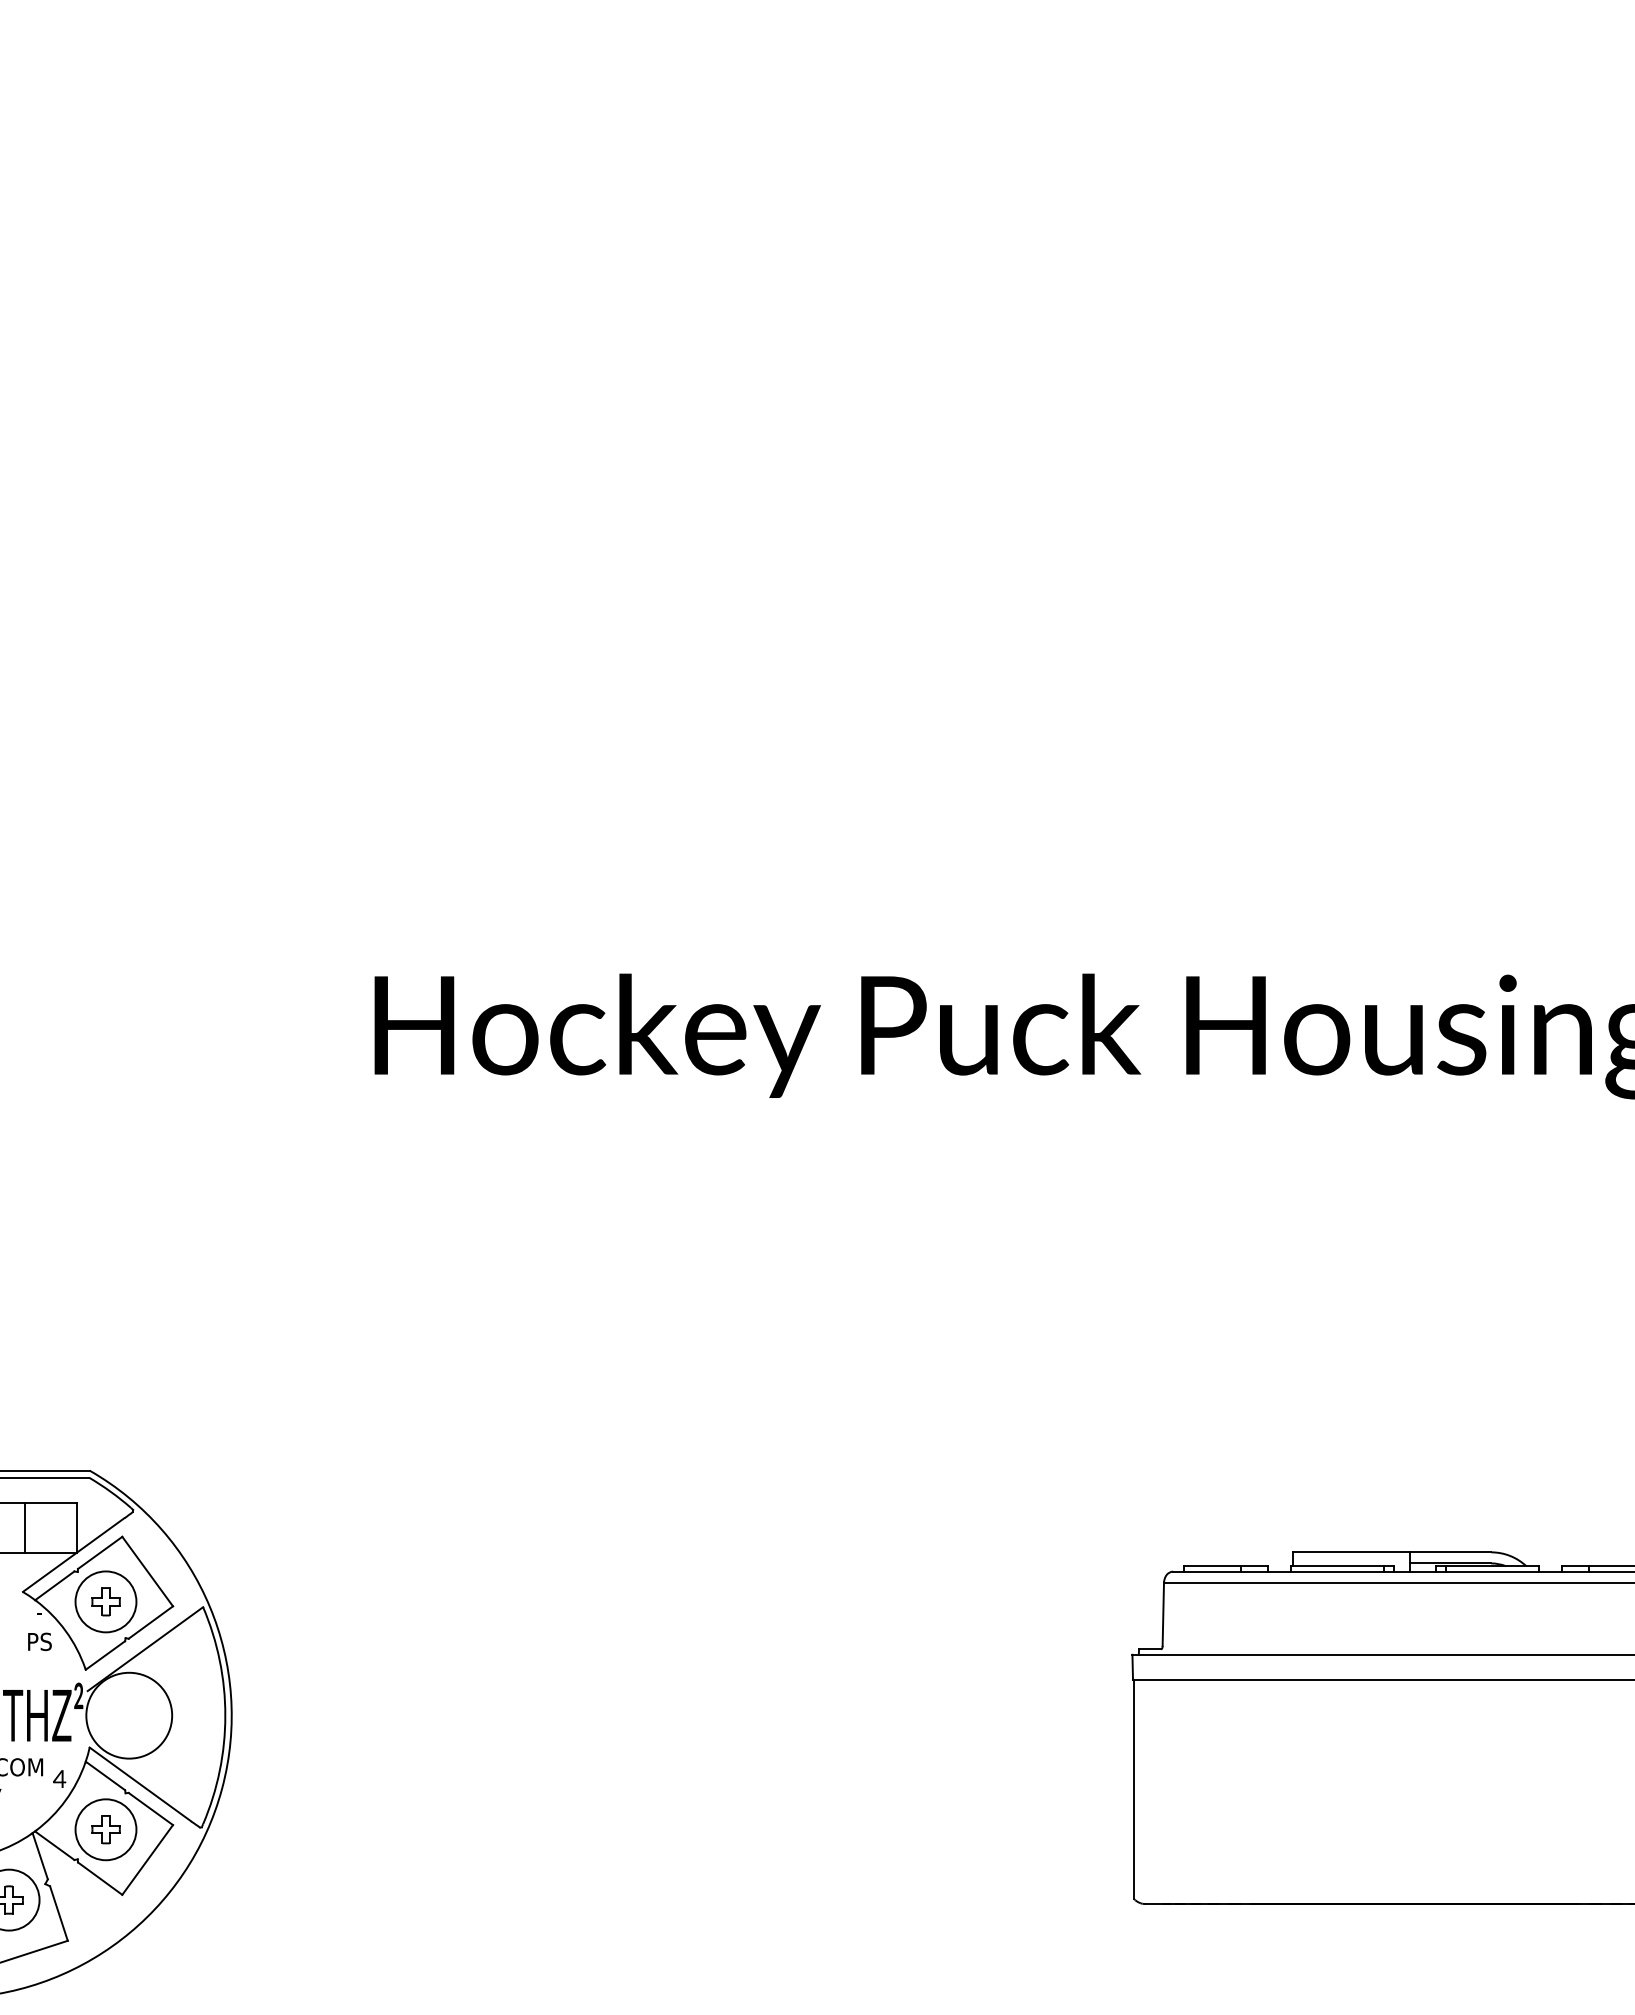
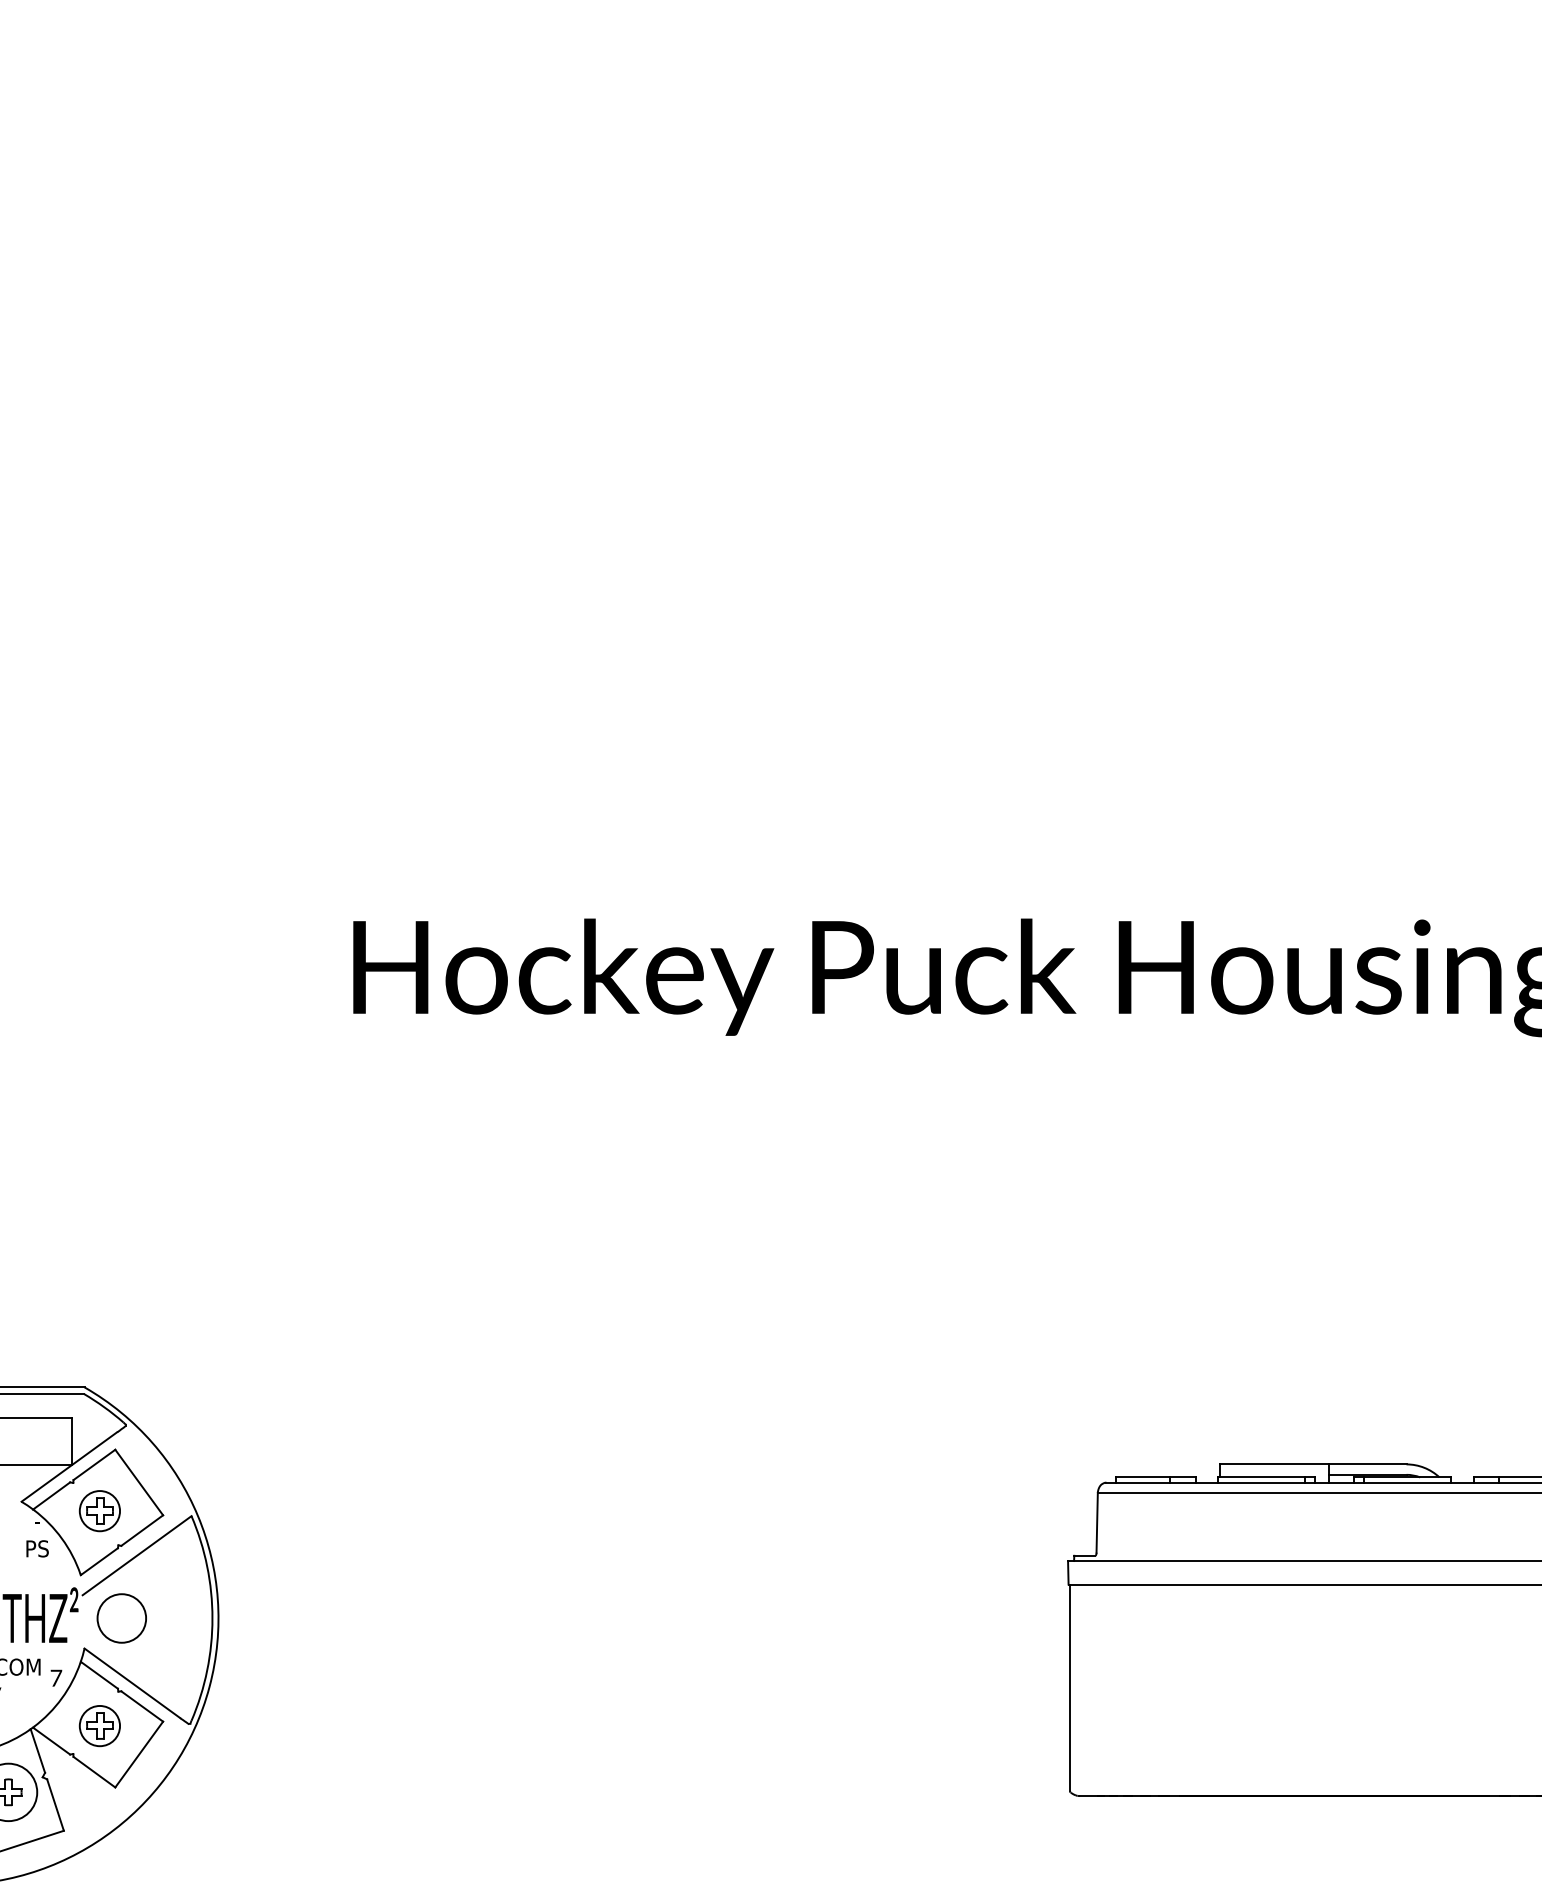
line: (25, 1528) -> (23, 1441), removed
circle: (105, 1601) -> (99, 1510), size x0.7
circle: (129, 1715) -> (122, 1618), size x0.6
text: (59, 1778) -> (56, 1677), 4 -> 7
circle: (105, 1829) -> (99, 1725), size x0.7

